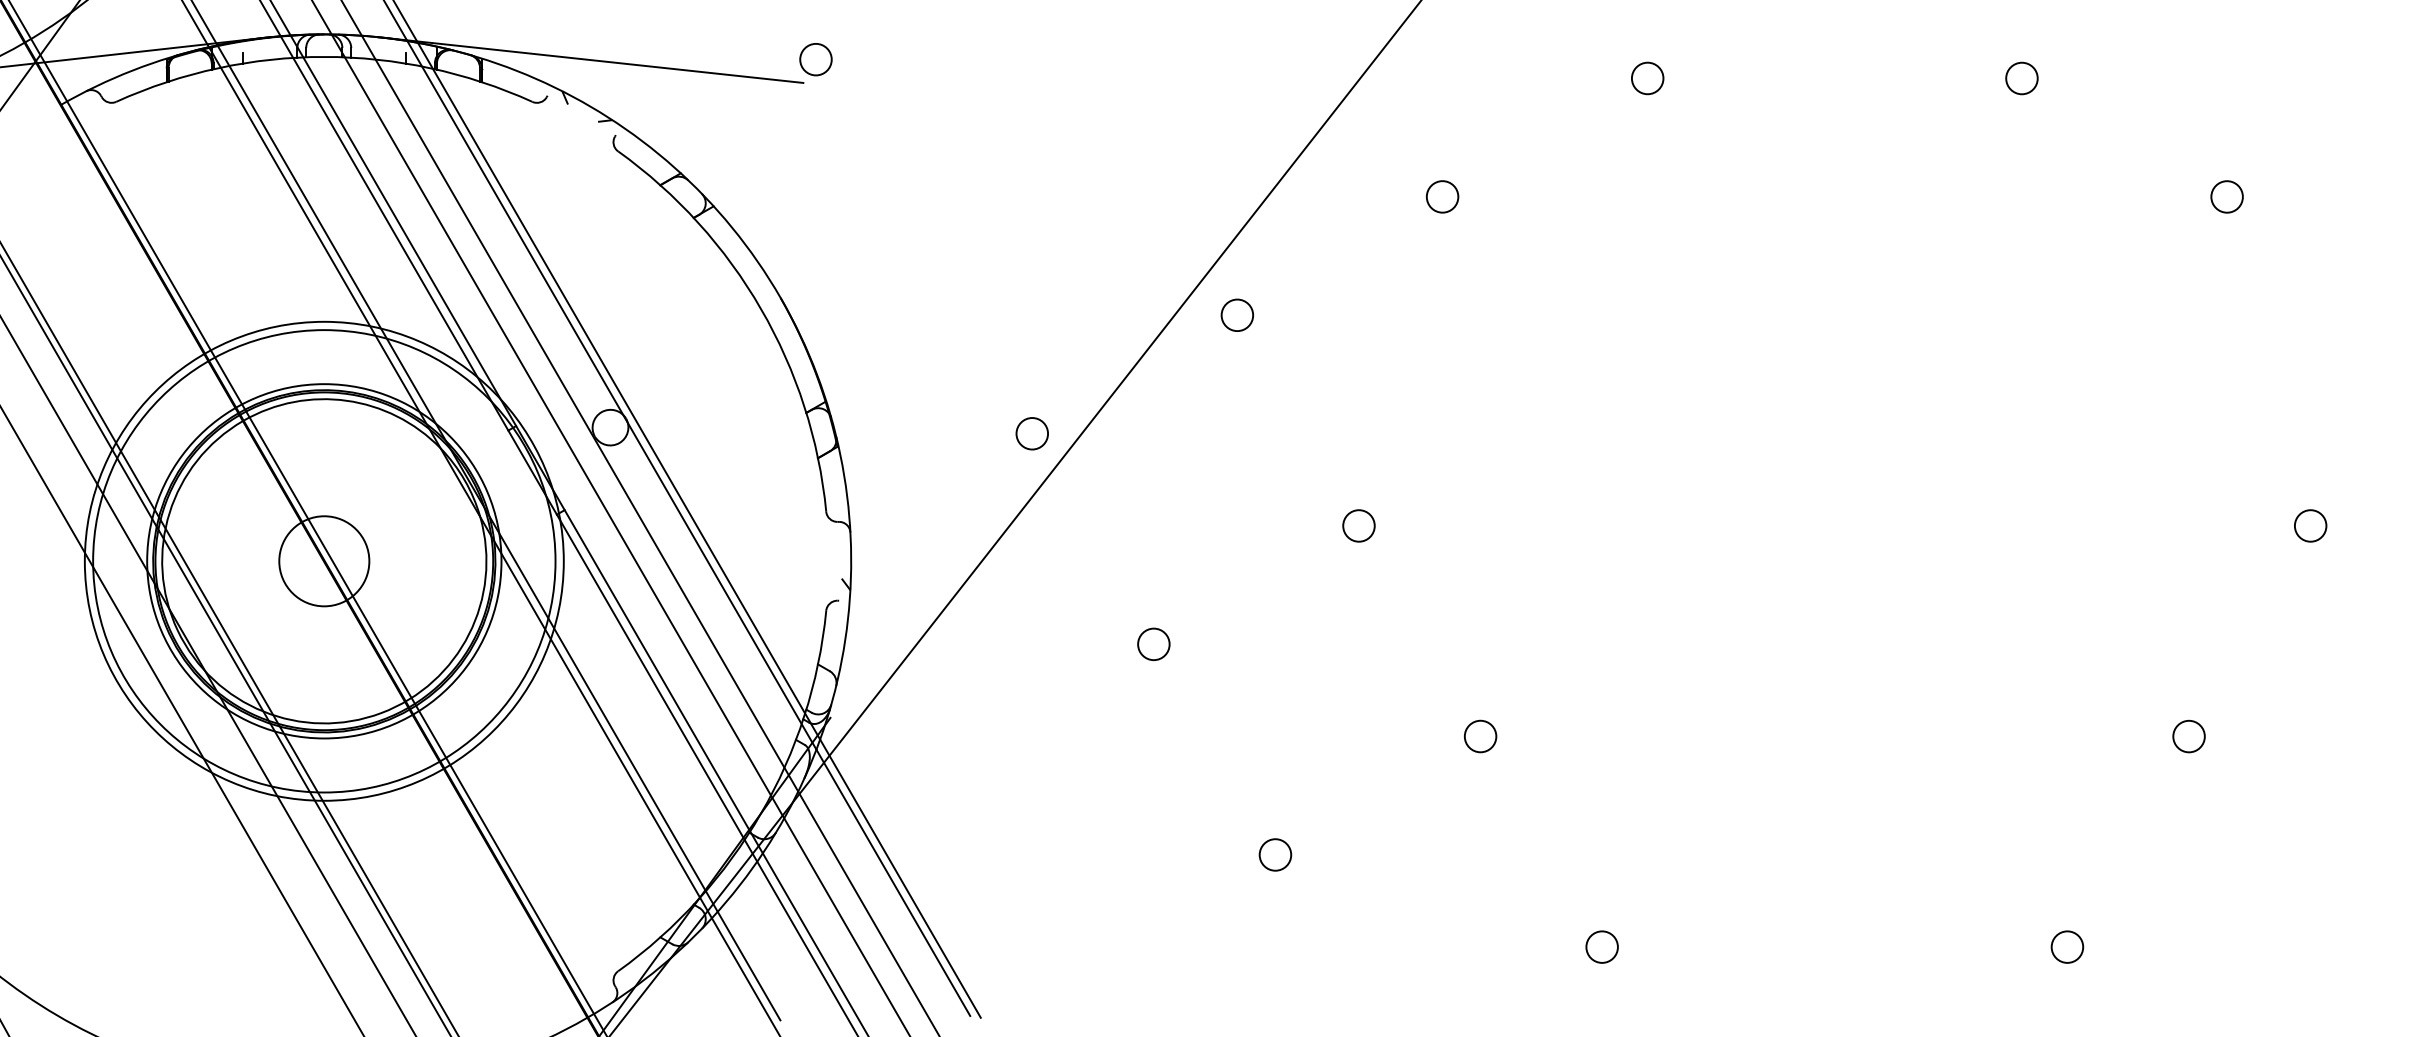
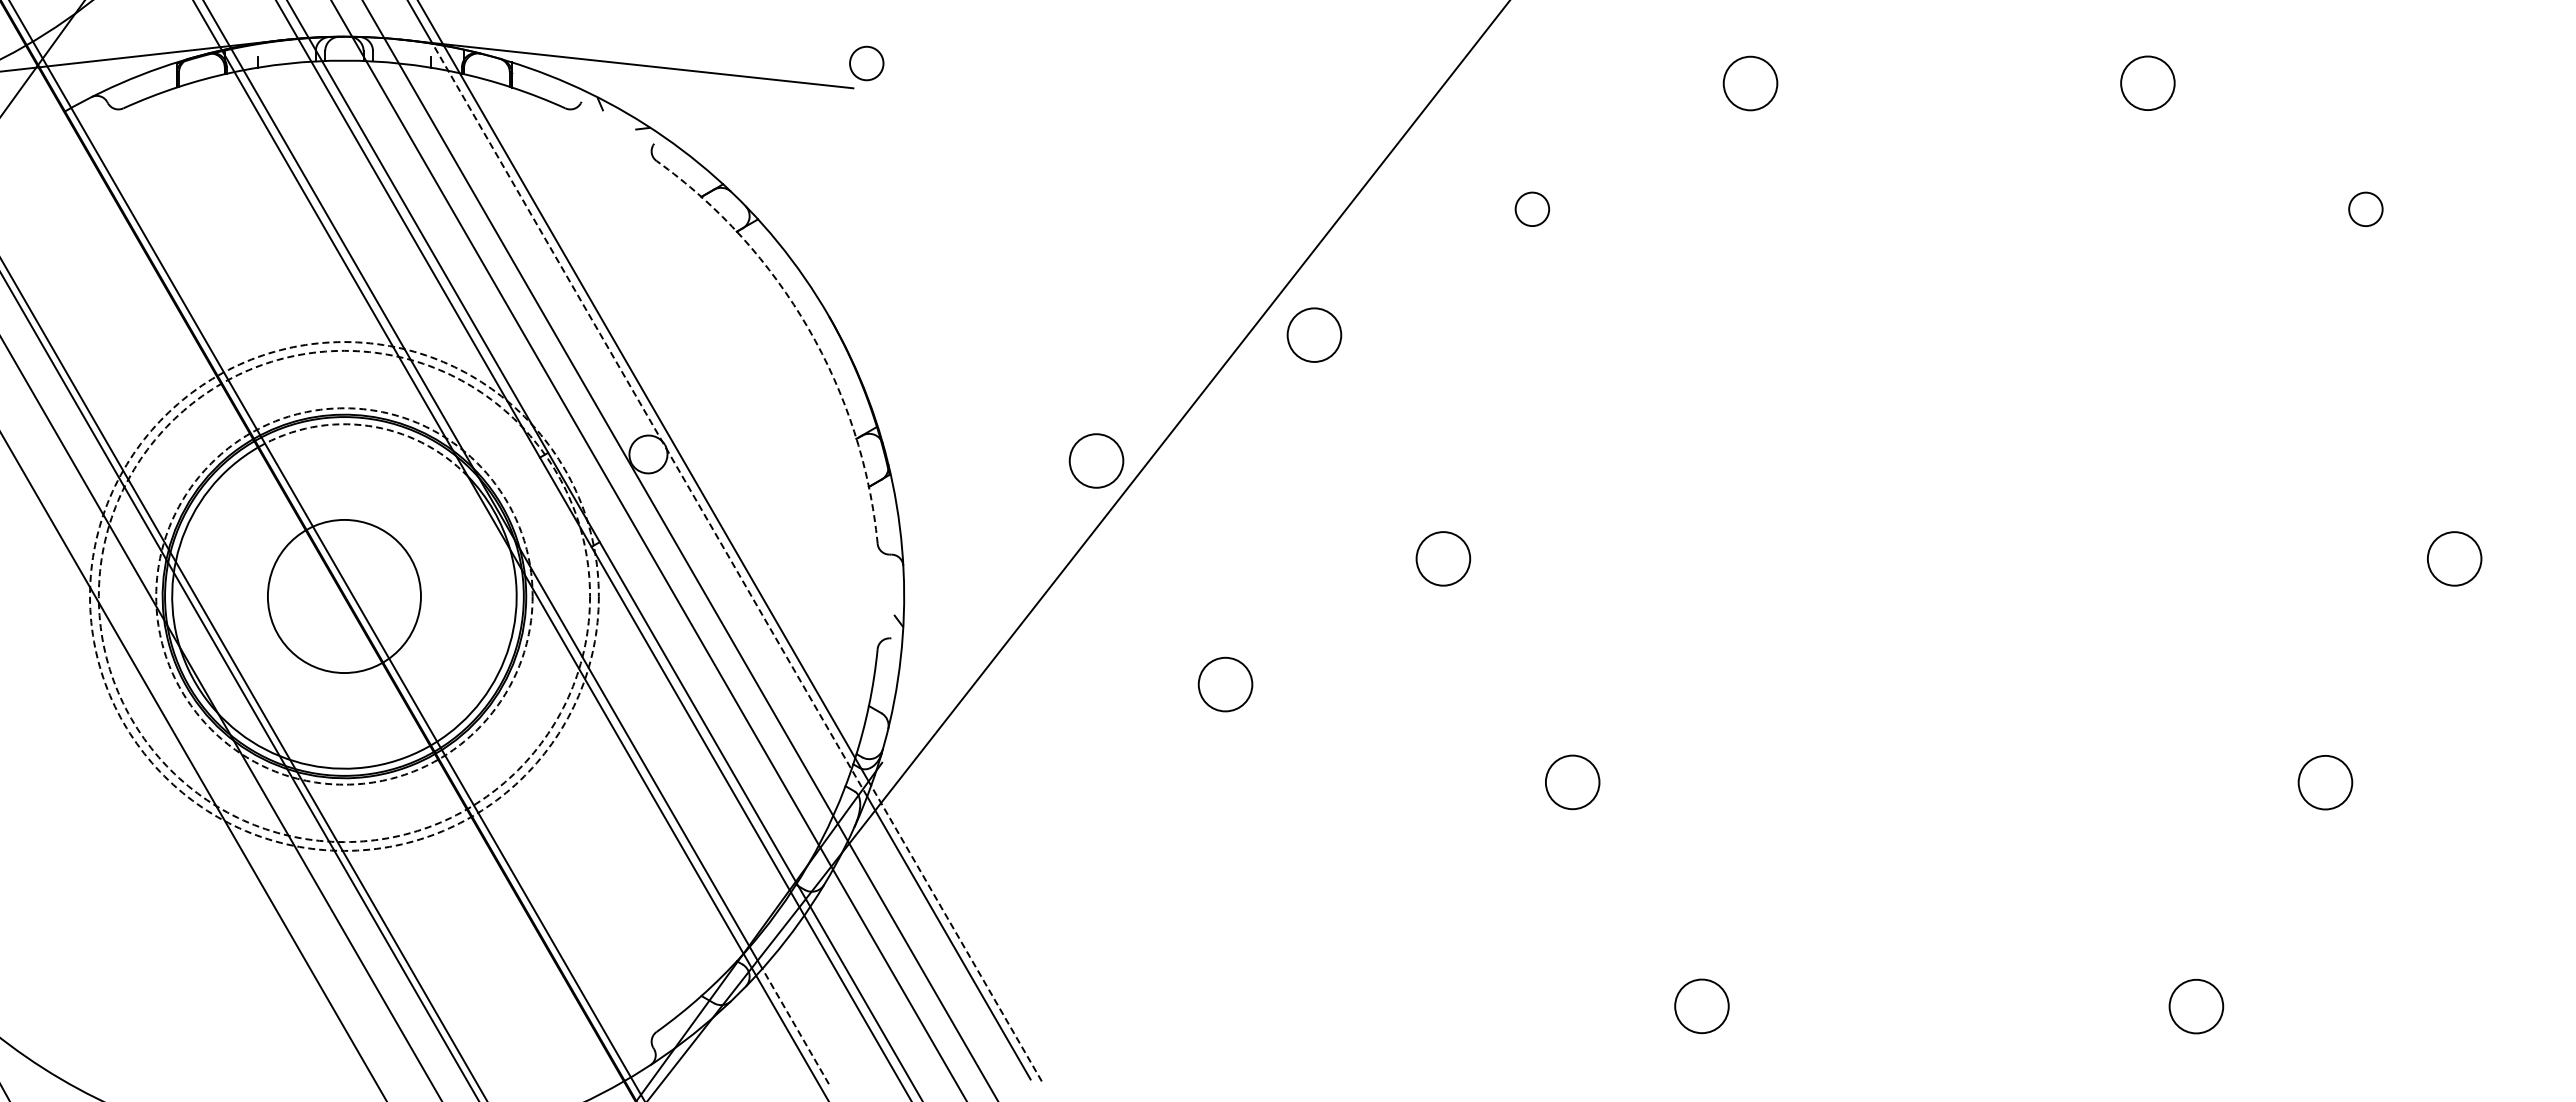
circle: (1646, 78) -> (1749, 83), size x1.6
circle: (2021, 78) -> (2147, 83), size x1.6
arc: (761, 309) -> (808, 328), solid -> dashed
circle: (1237, 314) -> (1314, 334), size x1.6
line: (611, 395) -> (649, 420), solid -> dashed
arc: (346, 400) -> (368, 425), solid -> dashed
circle: (1032, 433) -> (1096, 460), size x1.6
circle: (1358, 525) -> (1443, 558), size x1.6
circle: (2310, 525) -> (2454, 558), size x1.6
circle: (324, 561) -> (344, 596), size x1.6
circle: (324, 561) -> (344, 596), solid -> dashed
circle: (324, 561) -> (344, 596), solid -> dashed
circle: (324, 561) -> (344, 596), solid -> dashed
circle: (1153, 644) -> (1225, 684), size x1.6
circle: (1480, 736) -> (1572, 782), size x1.6
circle: (2189, 736) -> (2325, 782), size x1.6
circle: (1275, 855) -> (1354, 908), removed
line: (900, 878) -> (956, 933), solid -> dashed
circle: (2066, 946) -> (2195, 1005), size x1.6
circle: (1601, 947) -> (1701, 1006), size x1.6
line: (748, 966) -> (795, 1026), solid -> dashed

